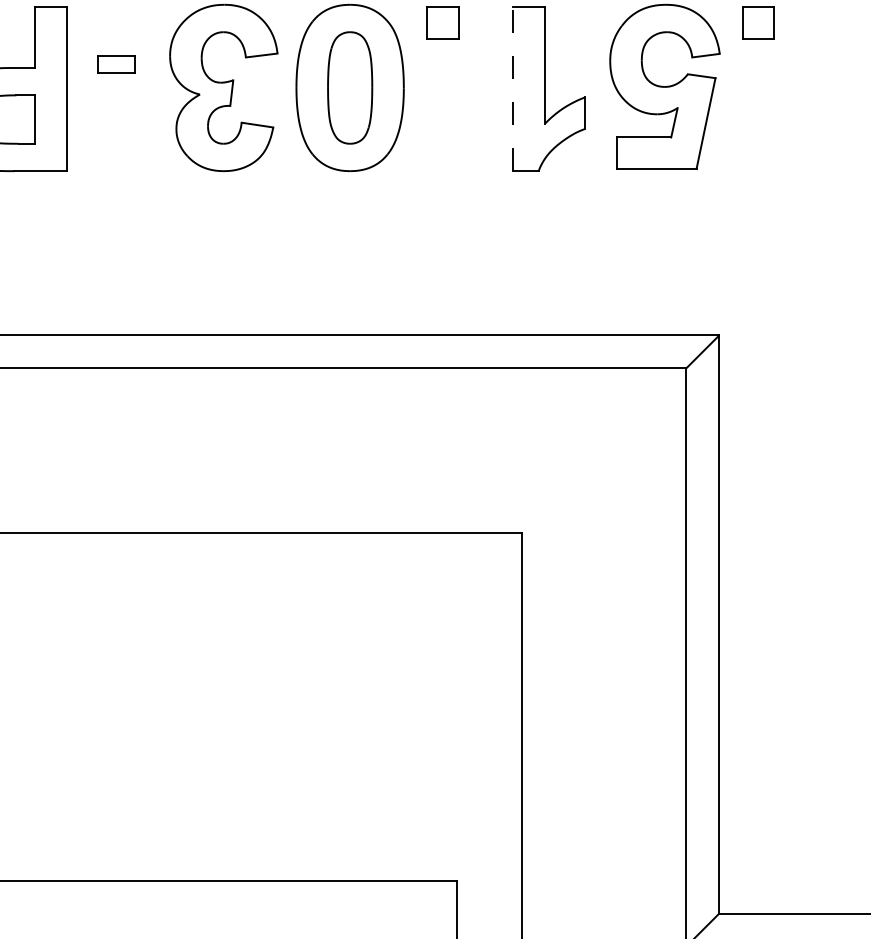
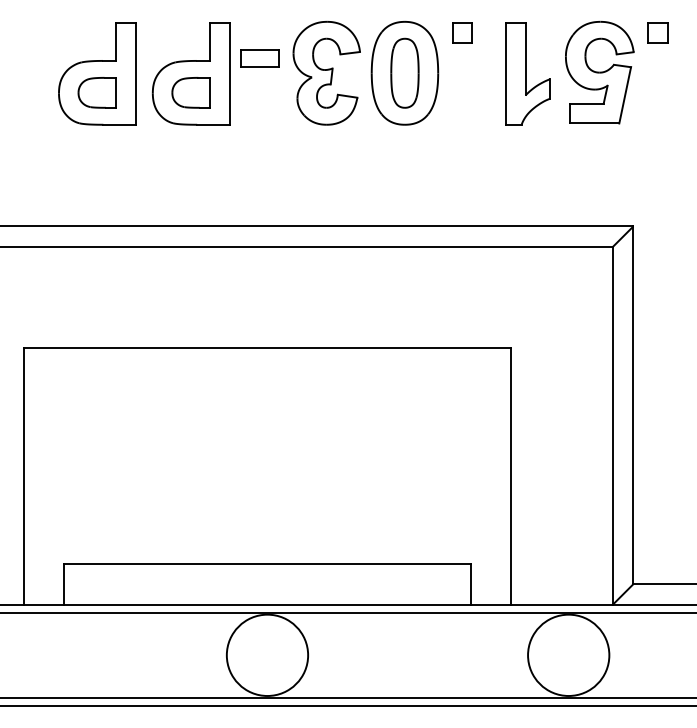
part: (115, 64) -> (259, 58), size x1.67
line: (512, 88) -> (505, 73), dashed -> solid

